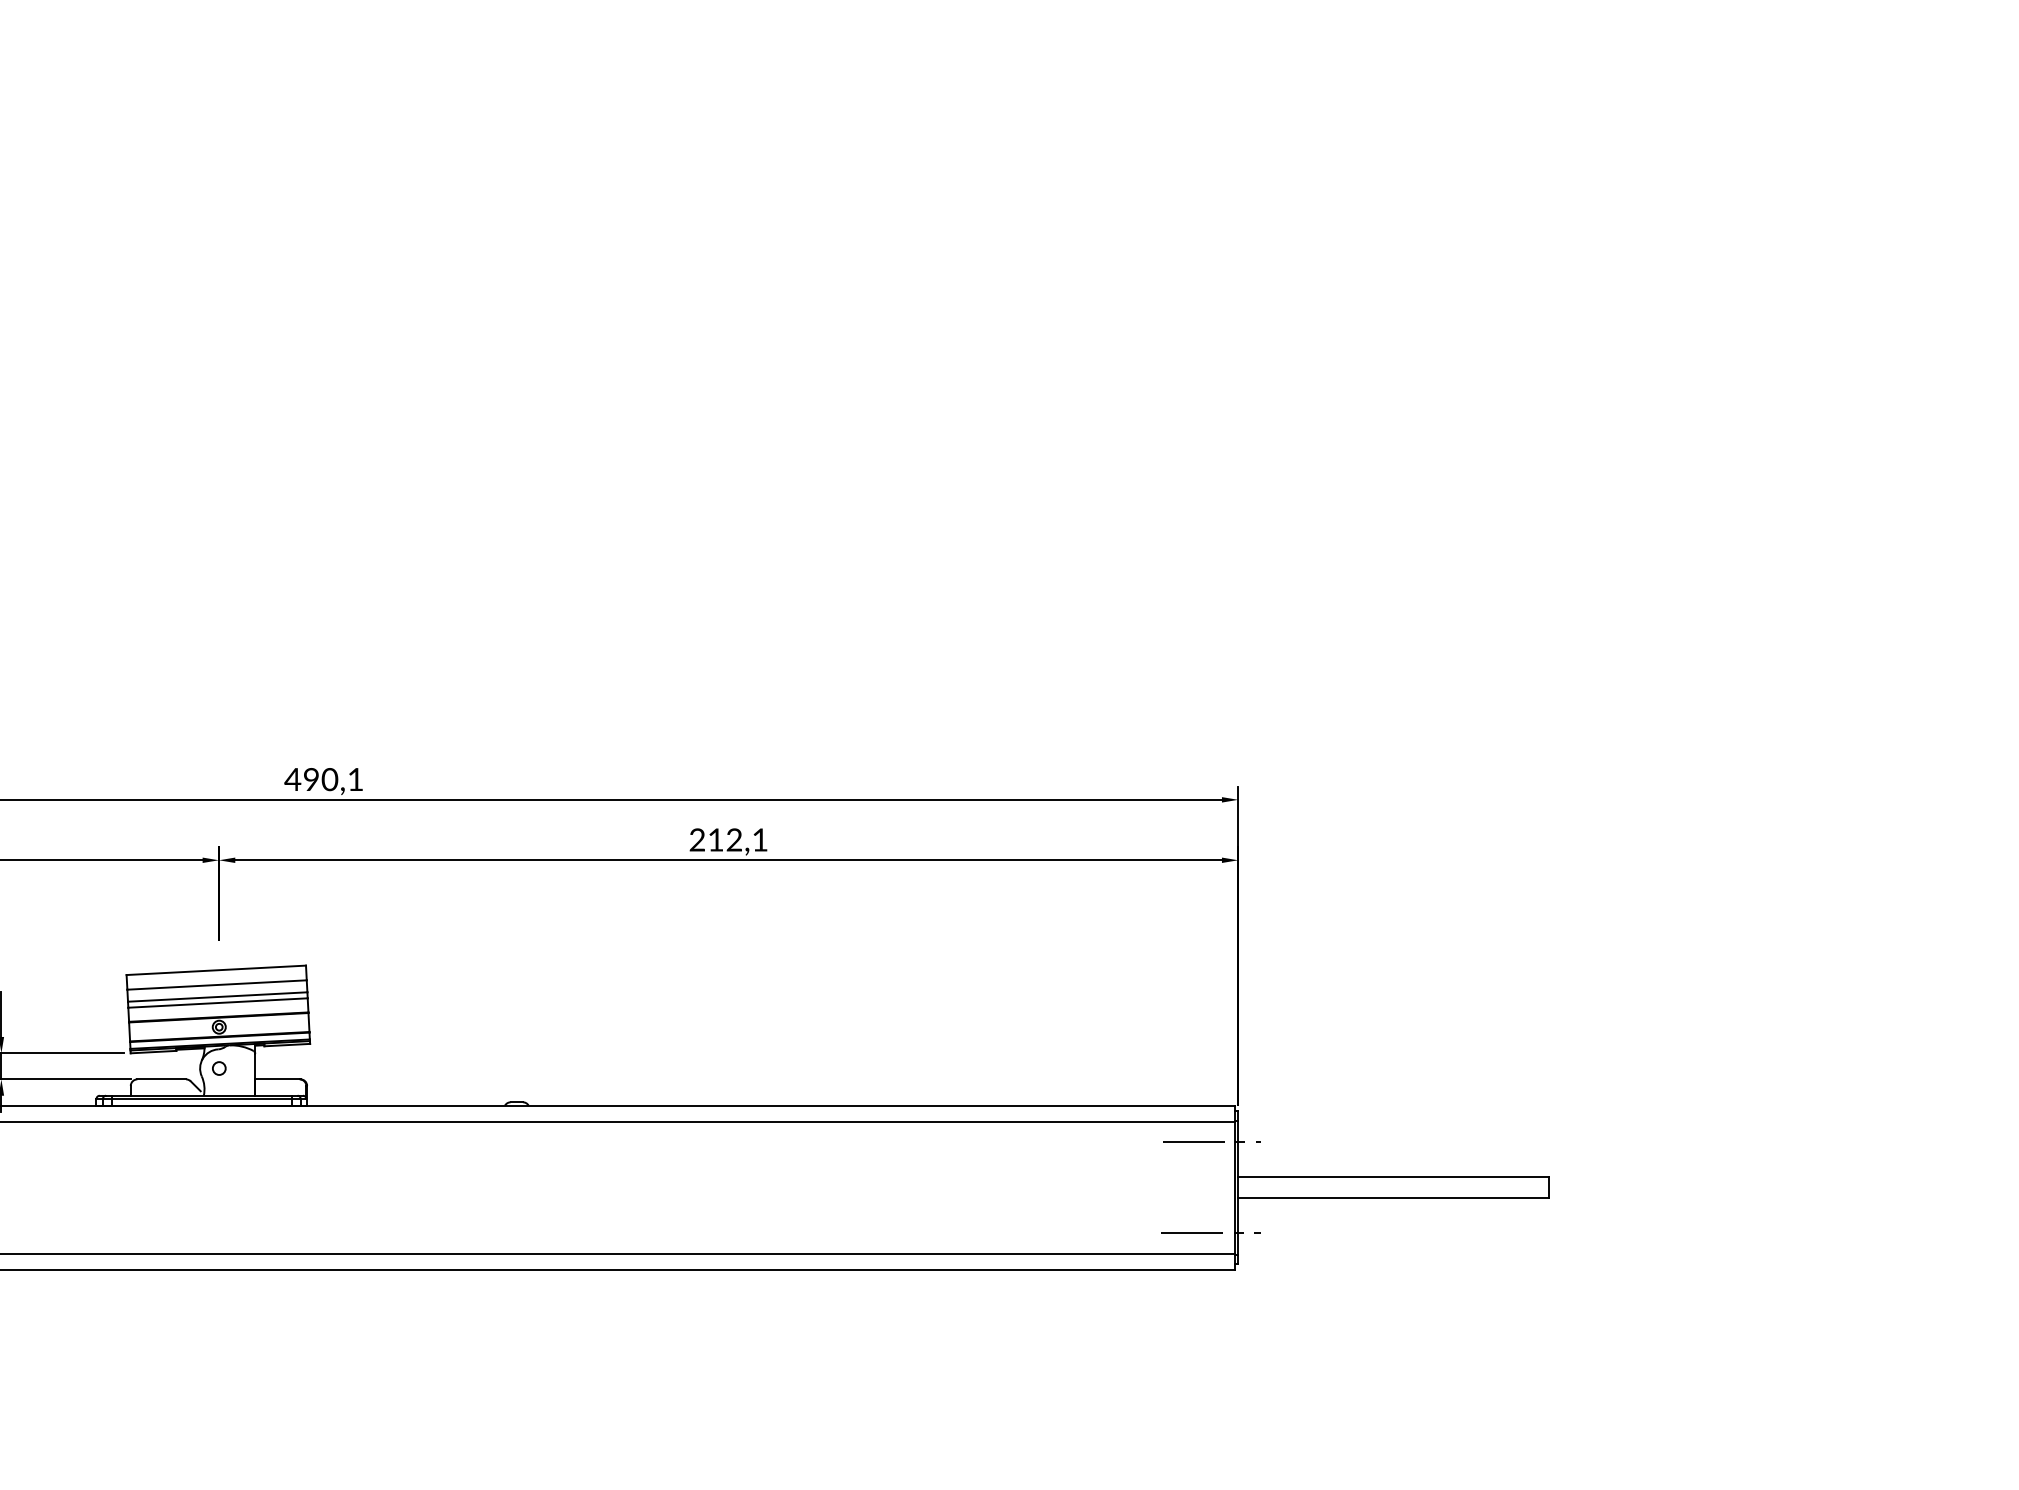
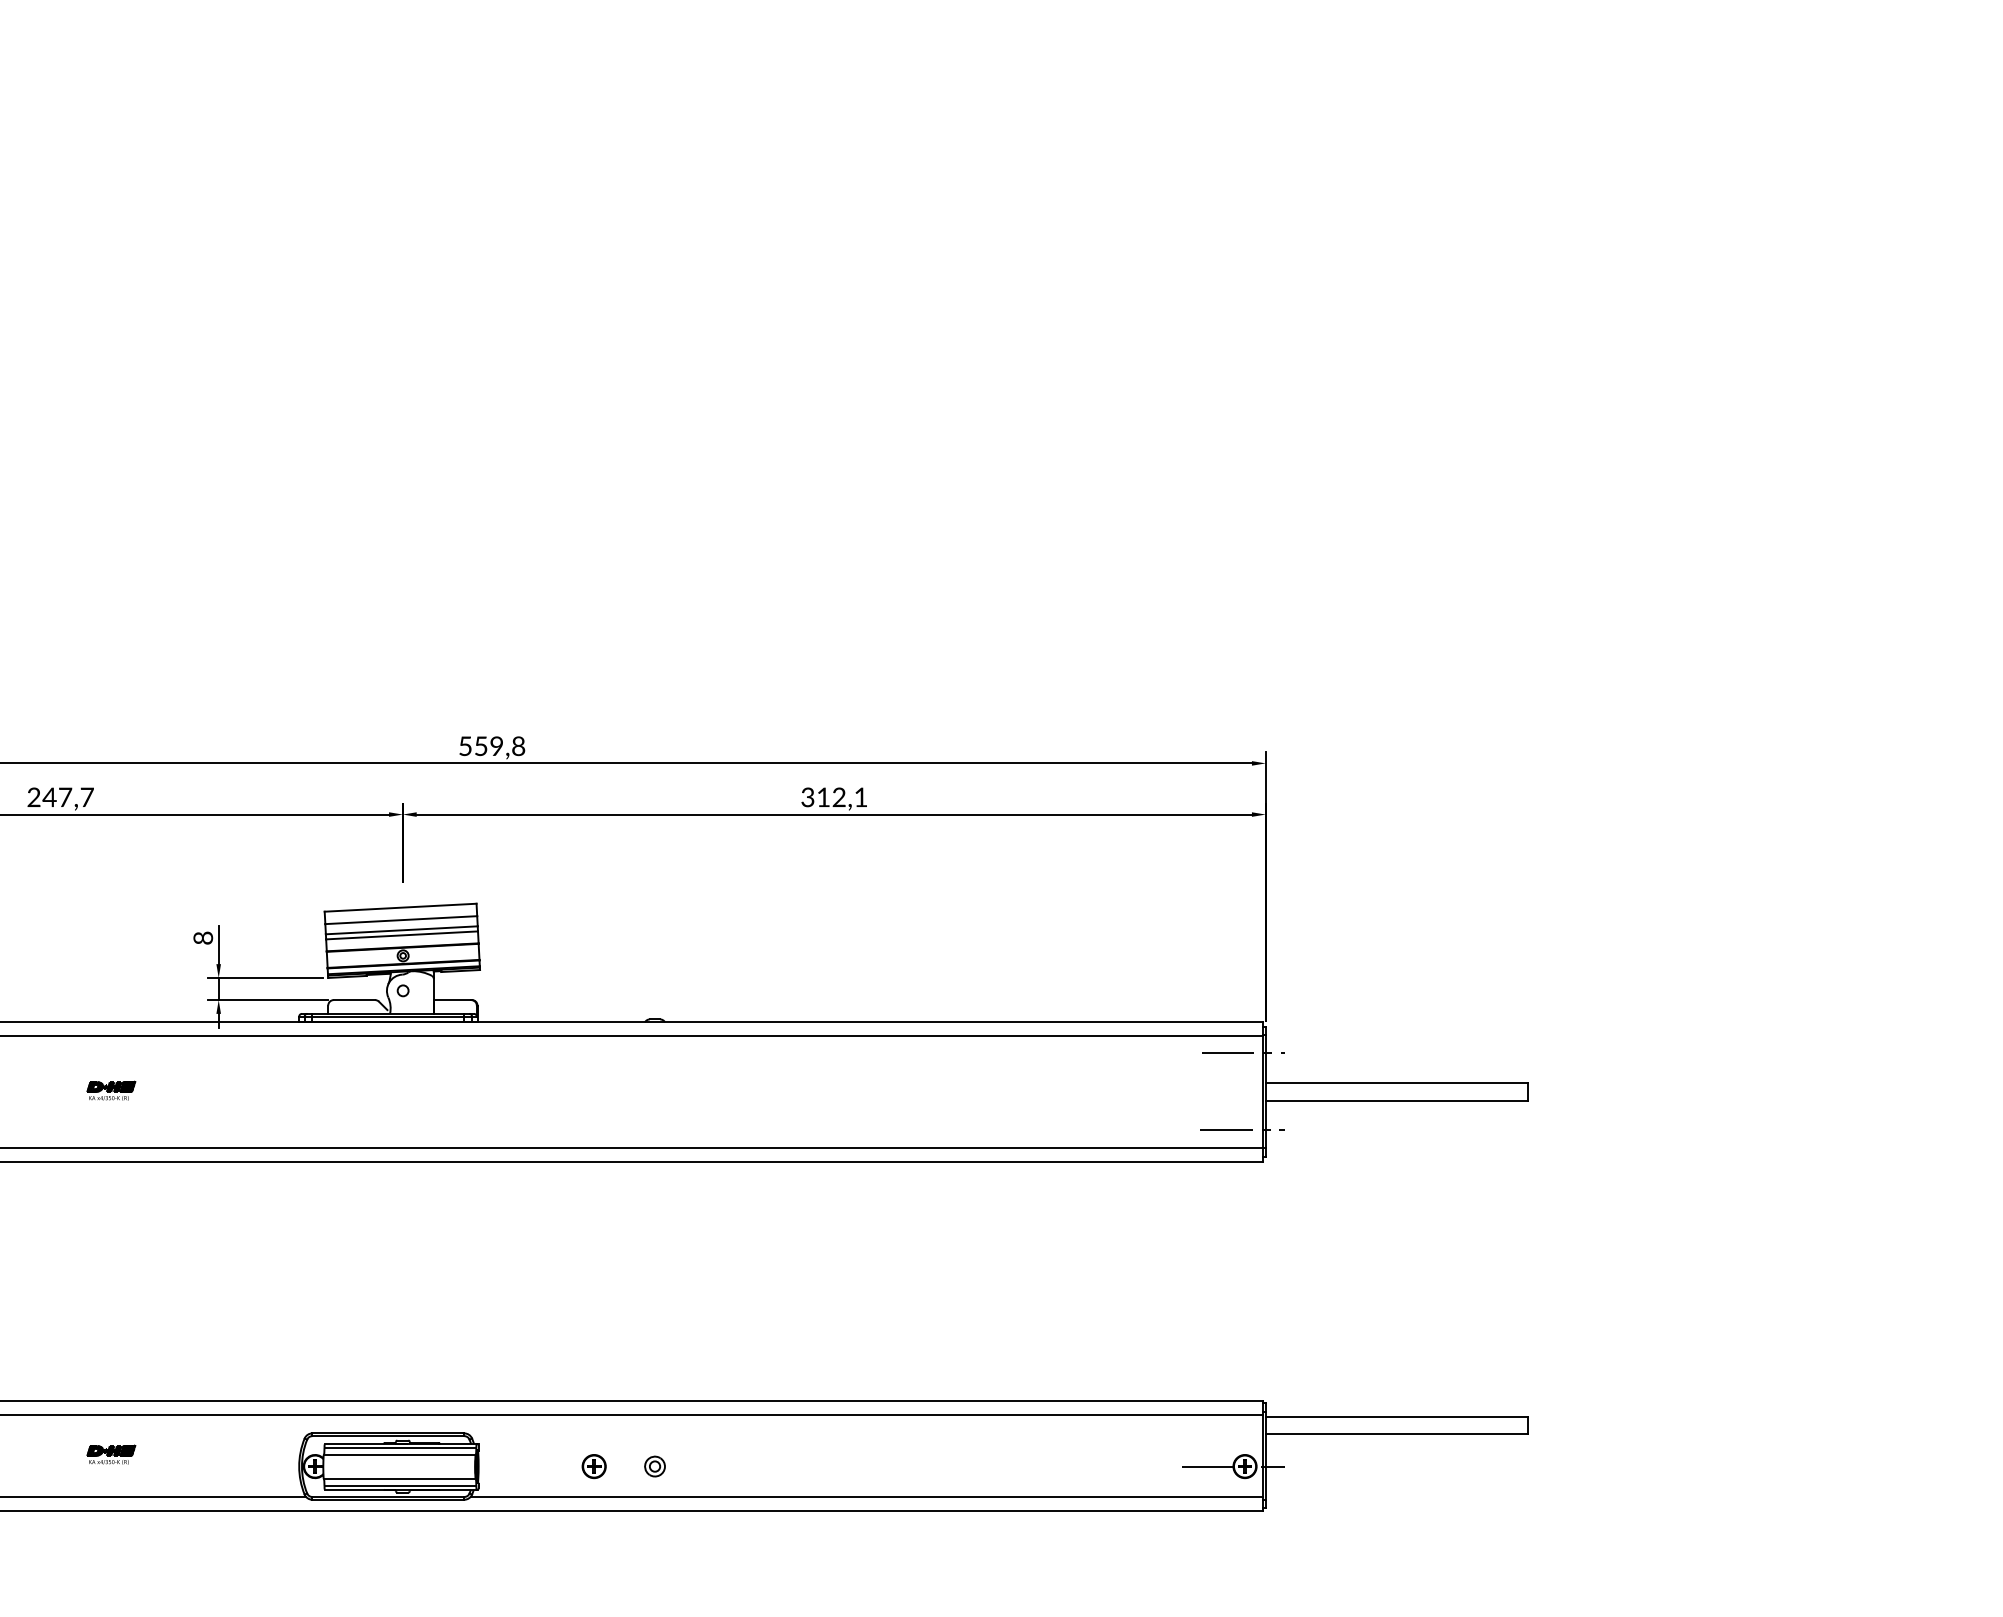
text: (323, 779) -> (491, 746), 490,1 -> 559,8
text: (696, 843) -> (807, 800), 212,1 -> 312,1

